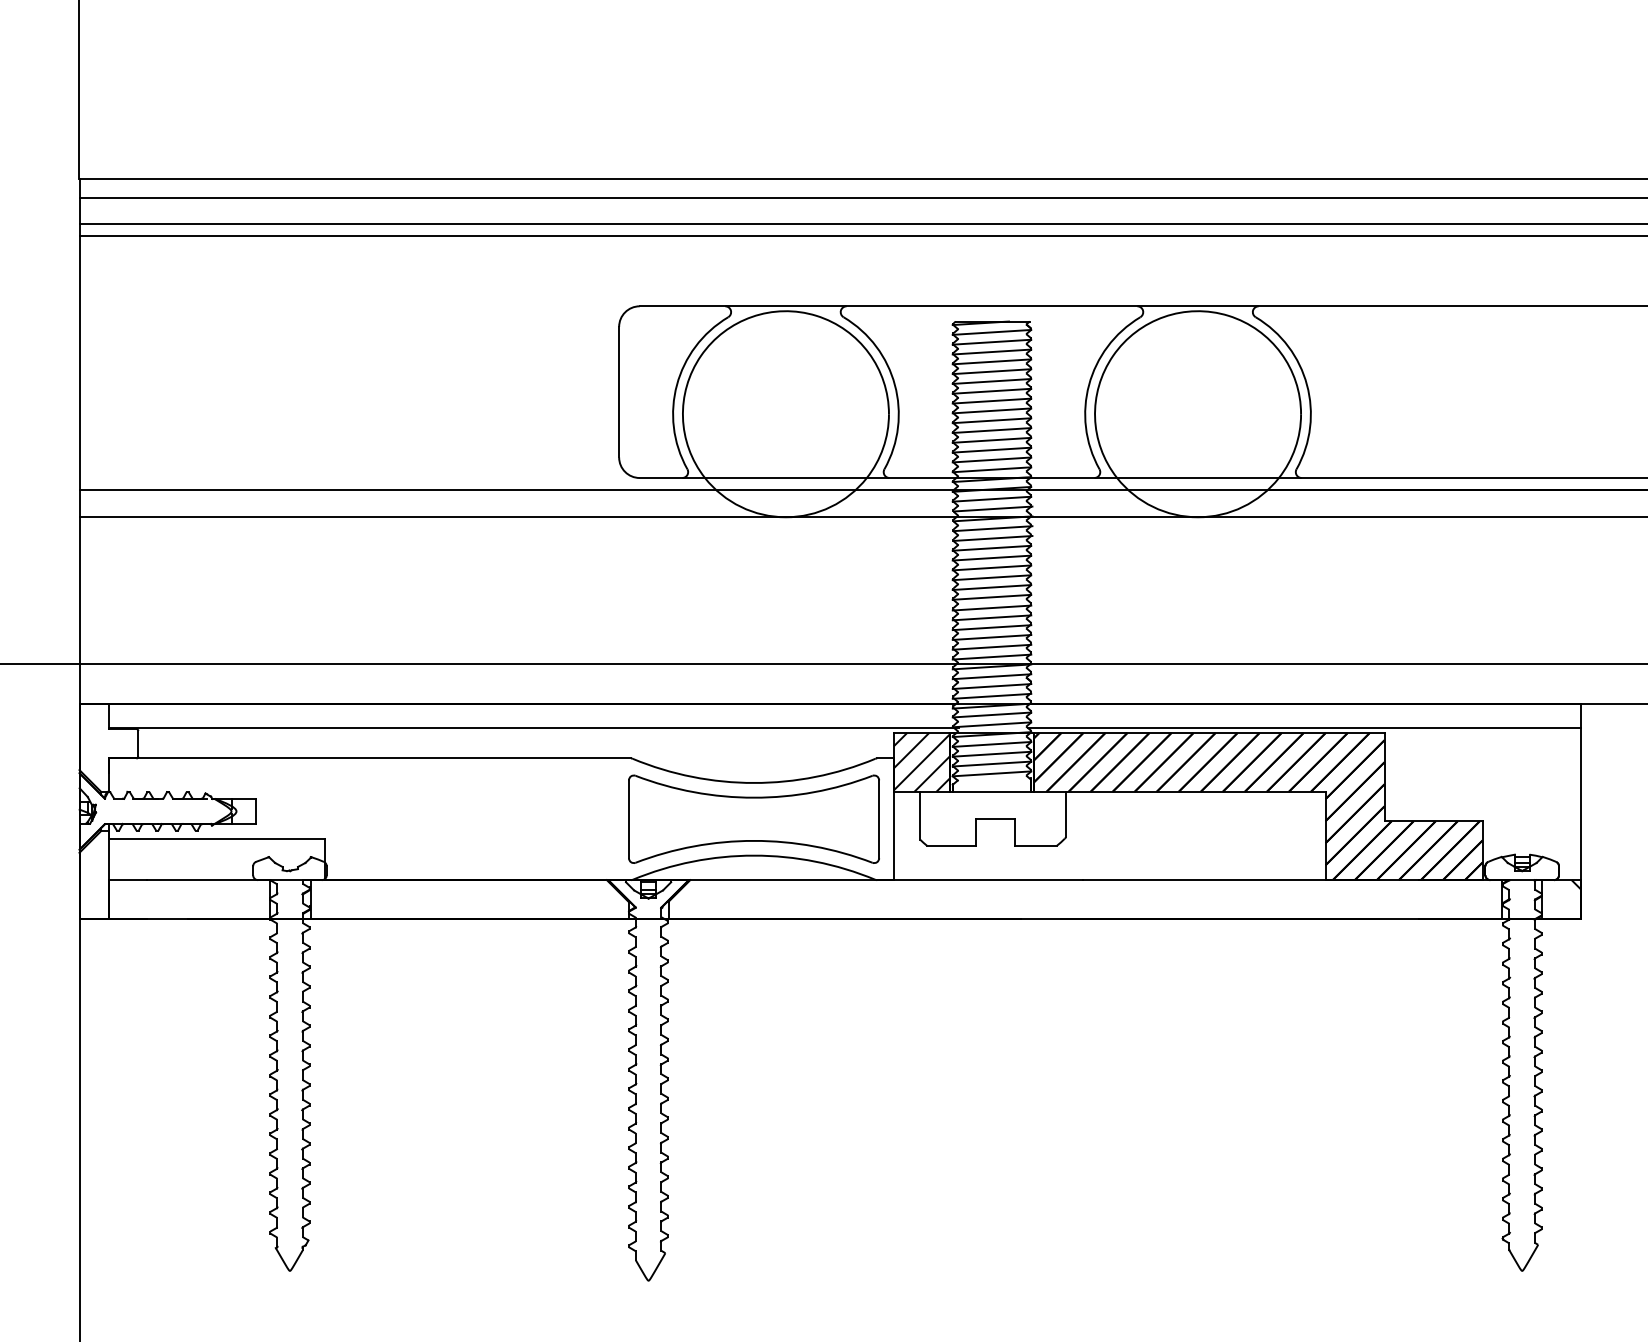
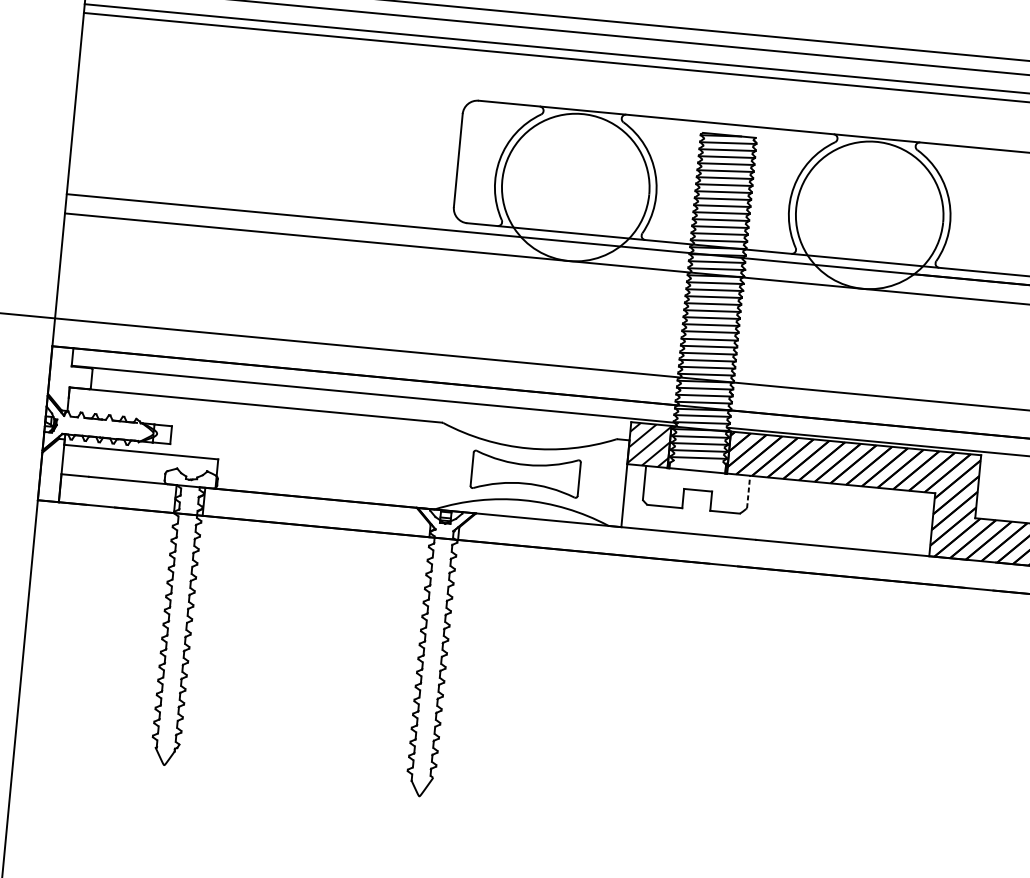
line: (1066, 814) -> (748, 491), solid -> dashed
part: (753, 818) -> (525, 473), size x0.6

